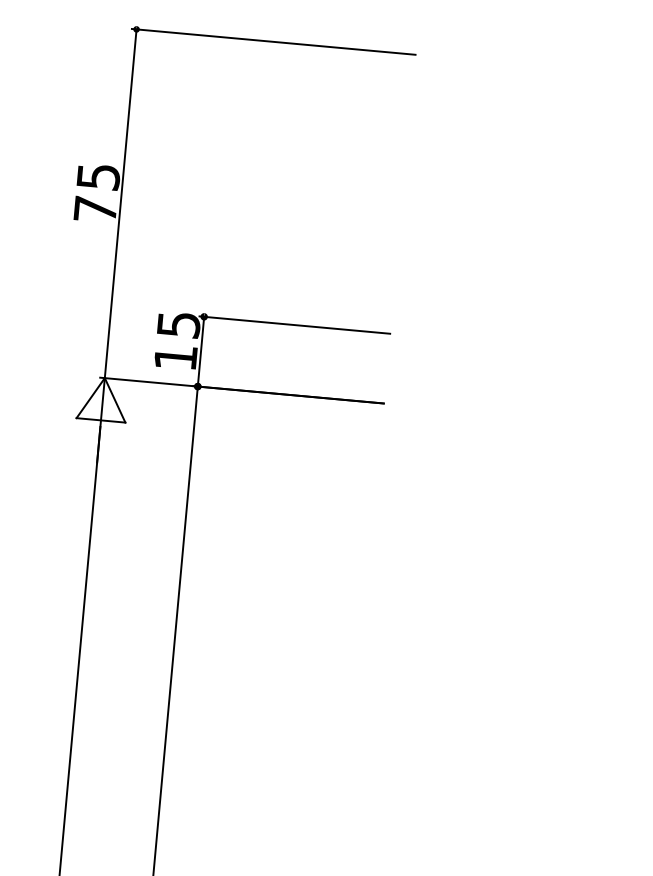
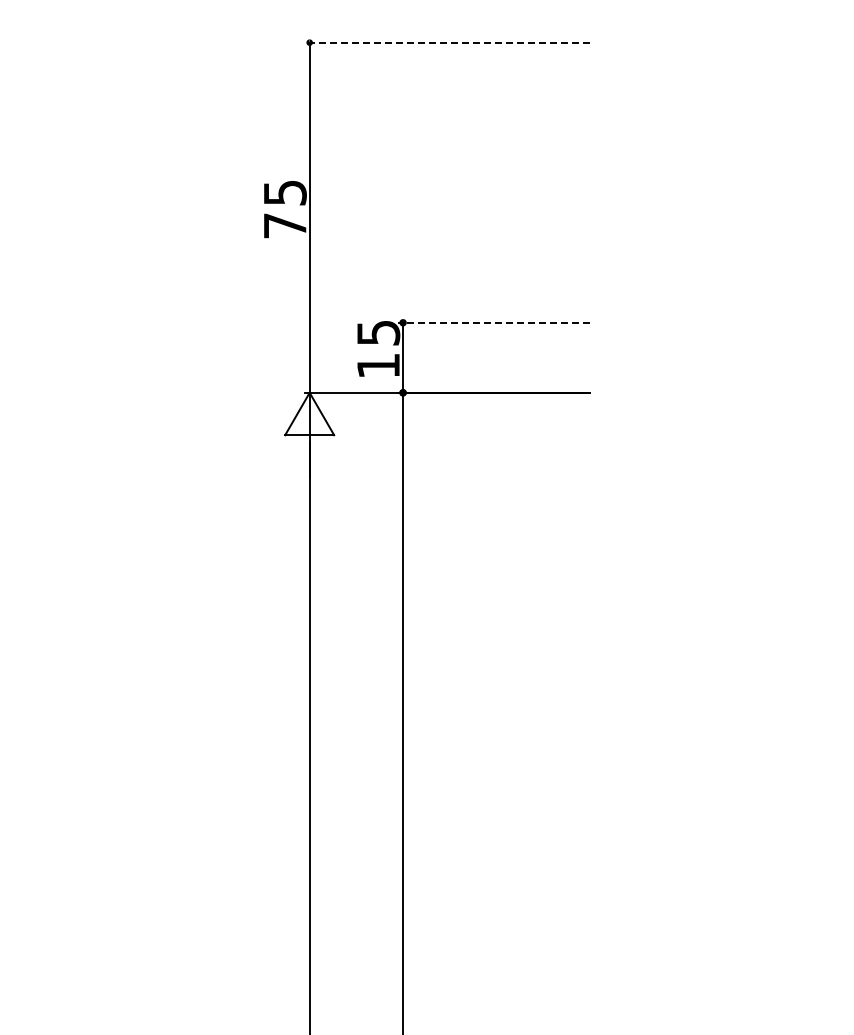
line: (272, 41) -> (446, 42), solid -> dashed
line: (295, 324) -> (494, 322), solid -> dashed

